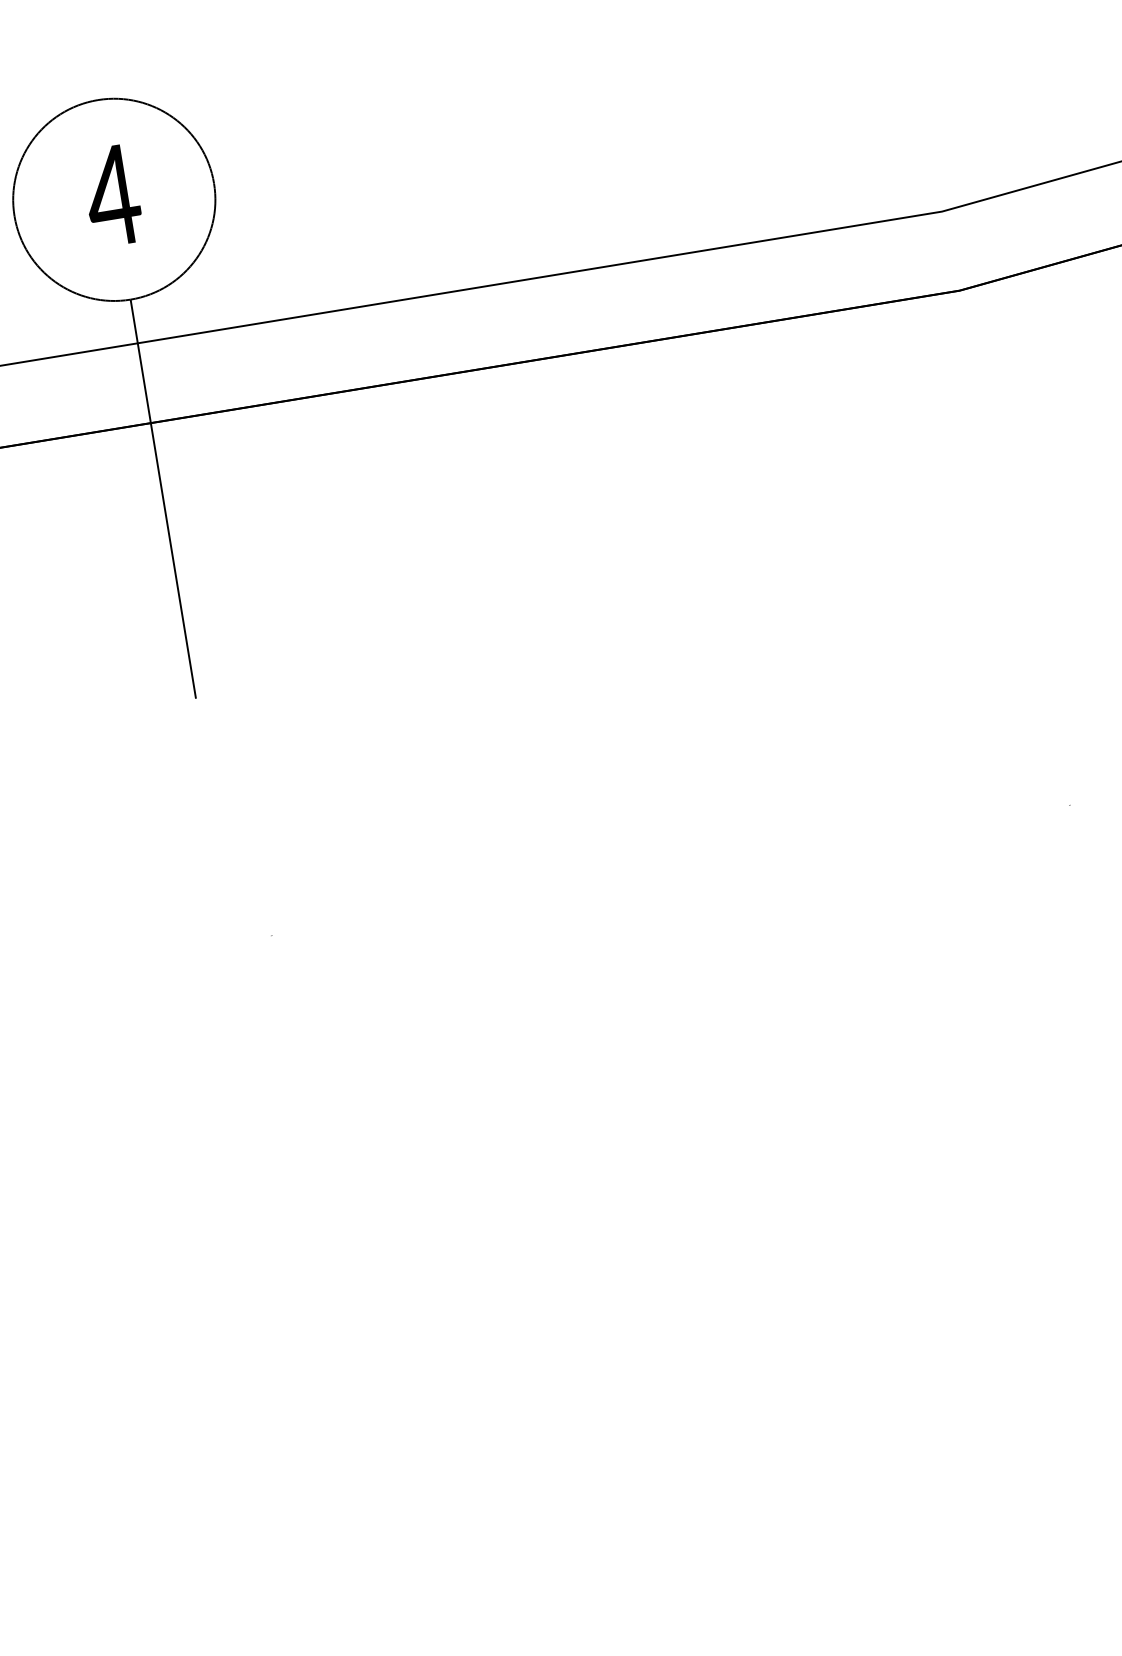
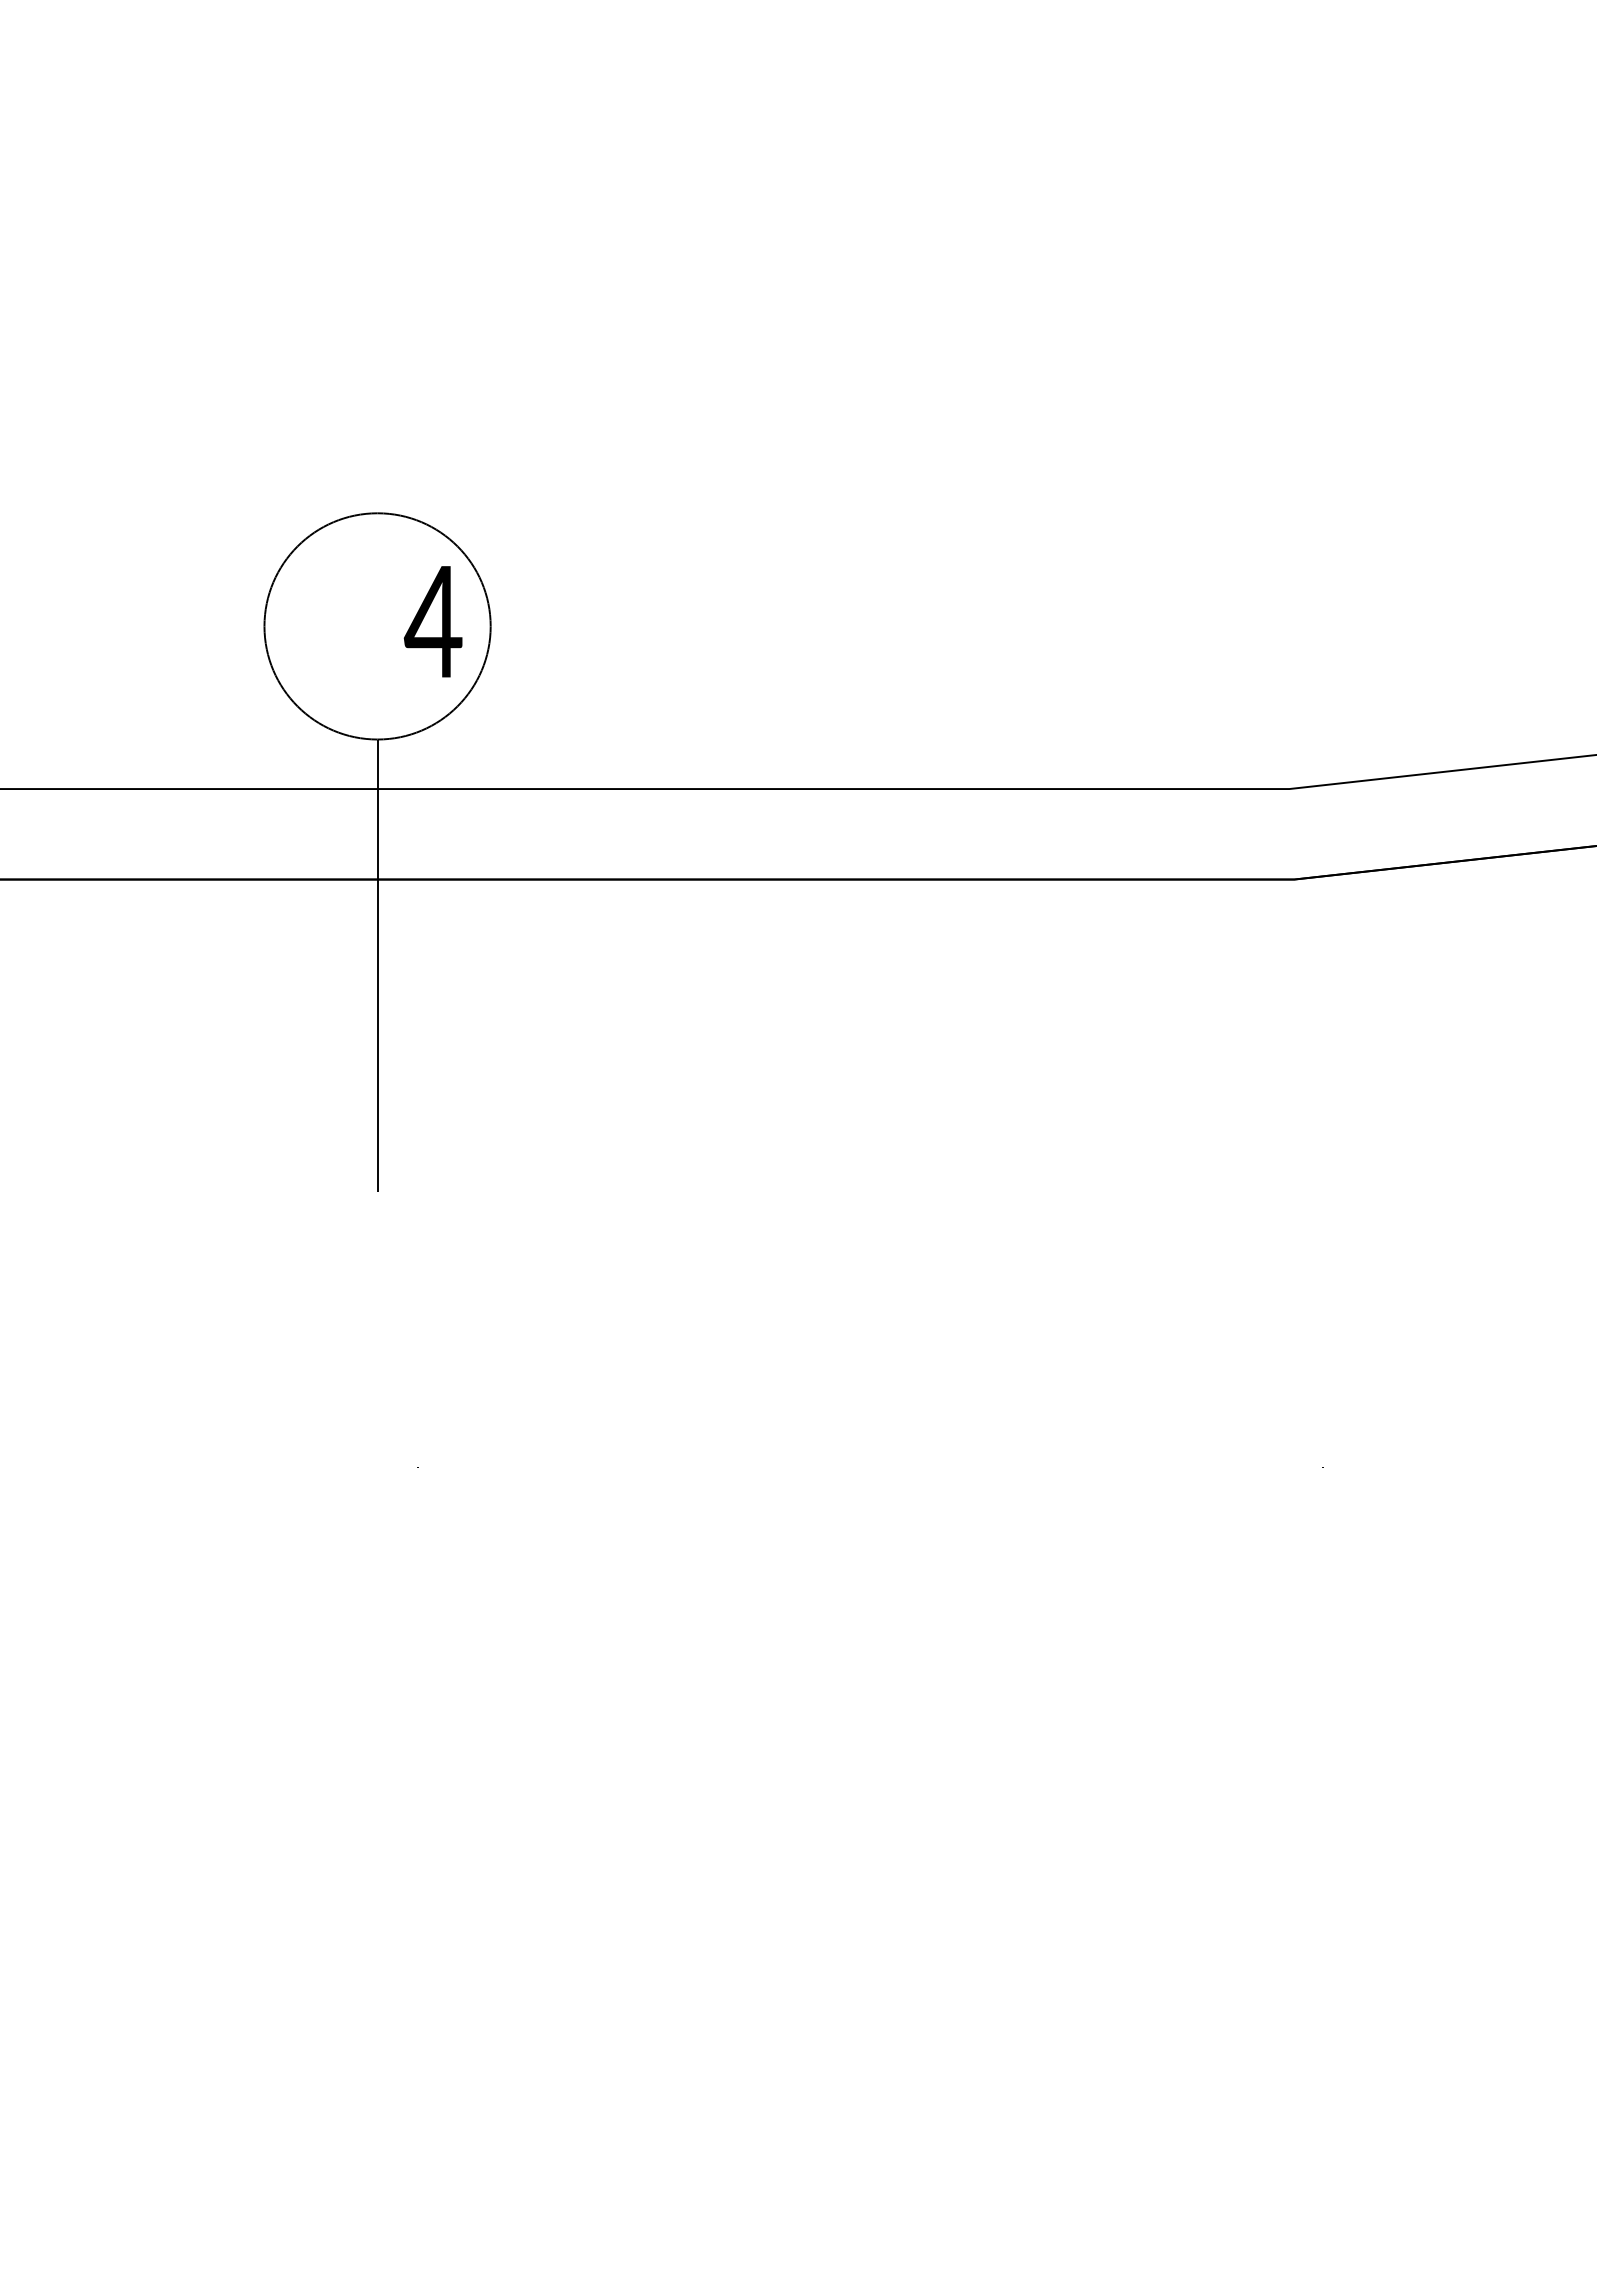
text: (111, 195) -> (432, 621), moved

